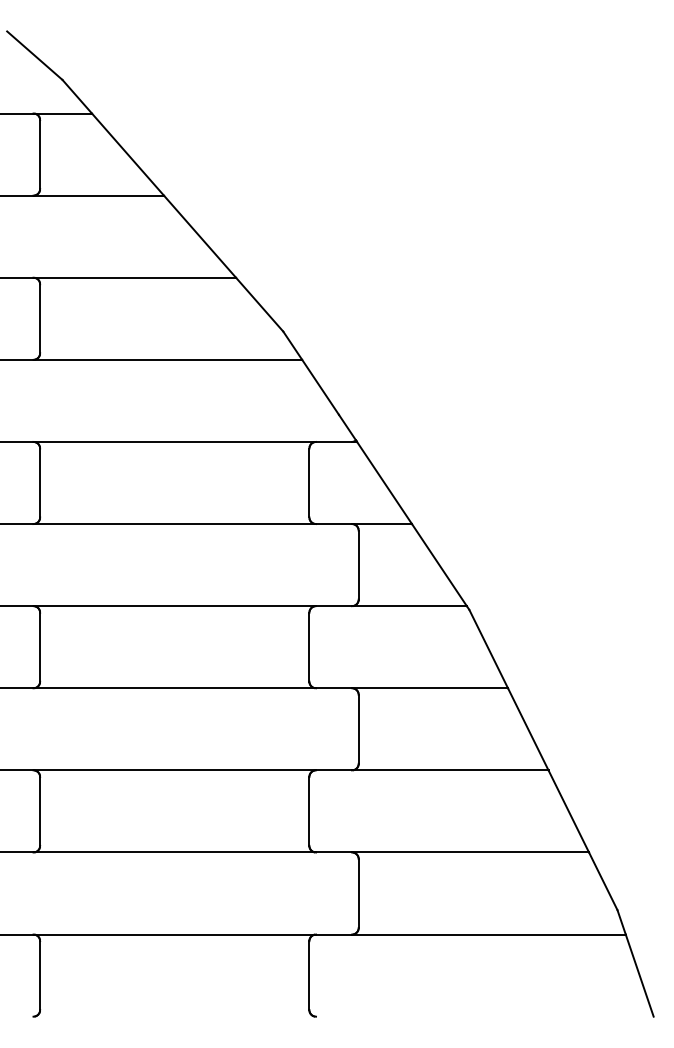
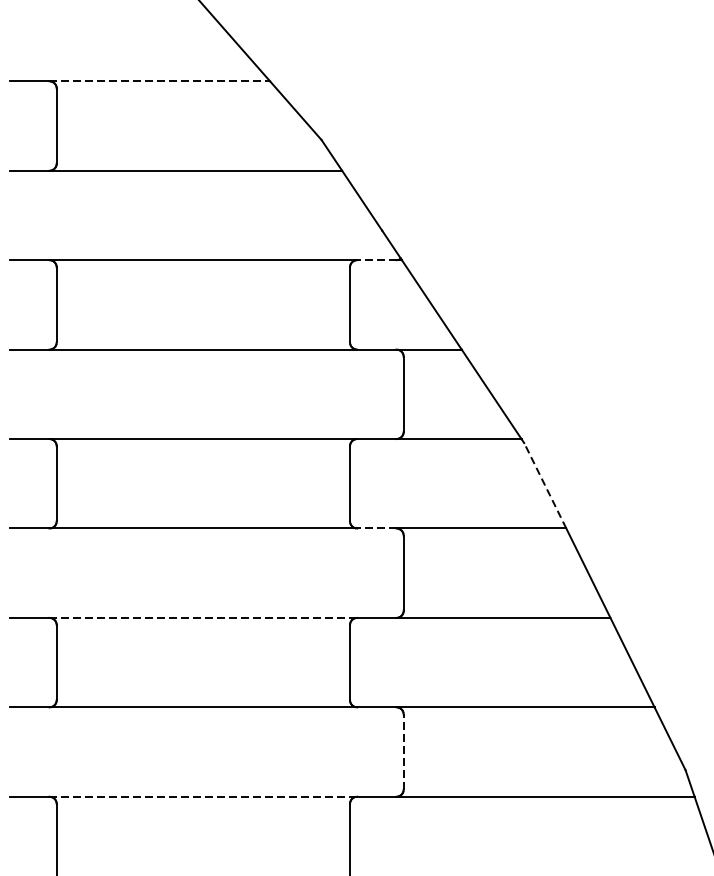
line: (135, 277) -> (160, 81), solid -> dashed
line: (333, 441) -> (376, 259), solid -> dashed
line: (488, 649) -> (545, 486), solid -> dashed
line: (333, 688) -> (376, 528), solid -> dashed
line: (175, 770) -> (204, 618), solid -> dashed
line: (358, 893) -> (403, 752), solid -> dashed
line: (175, 934) -> (204, 796), solid -> dashed

